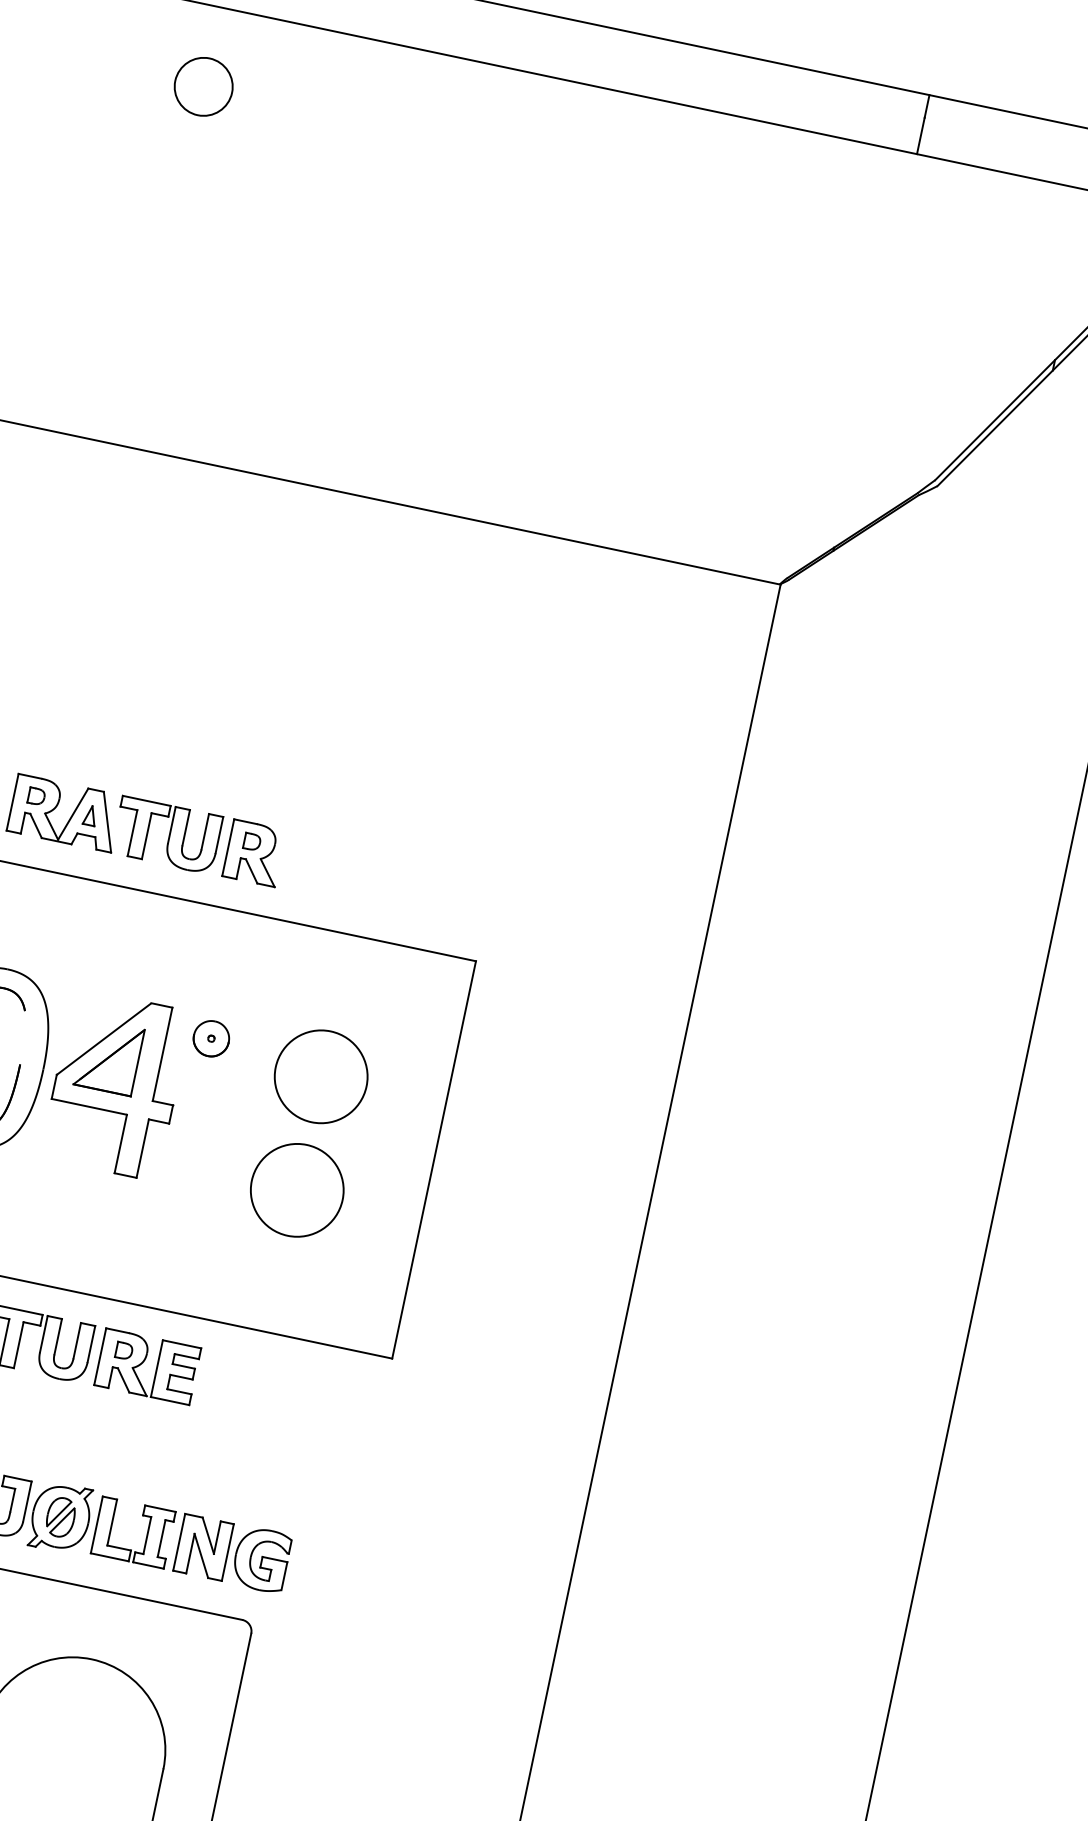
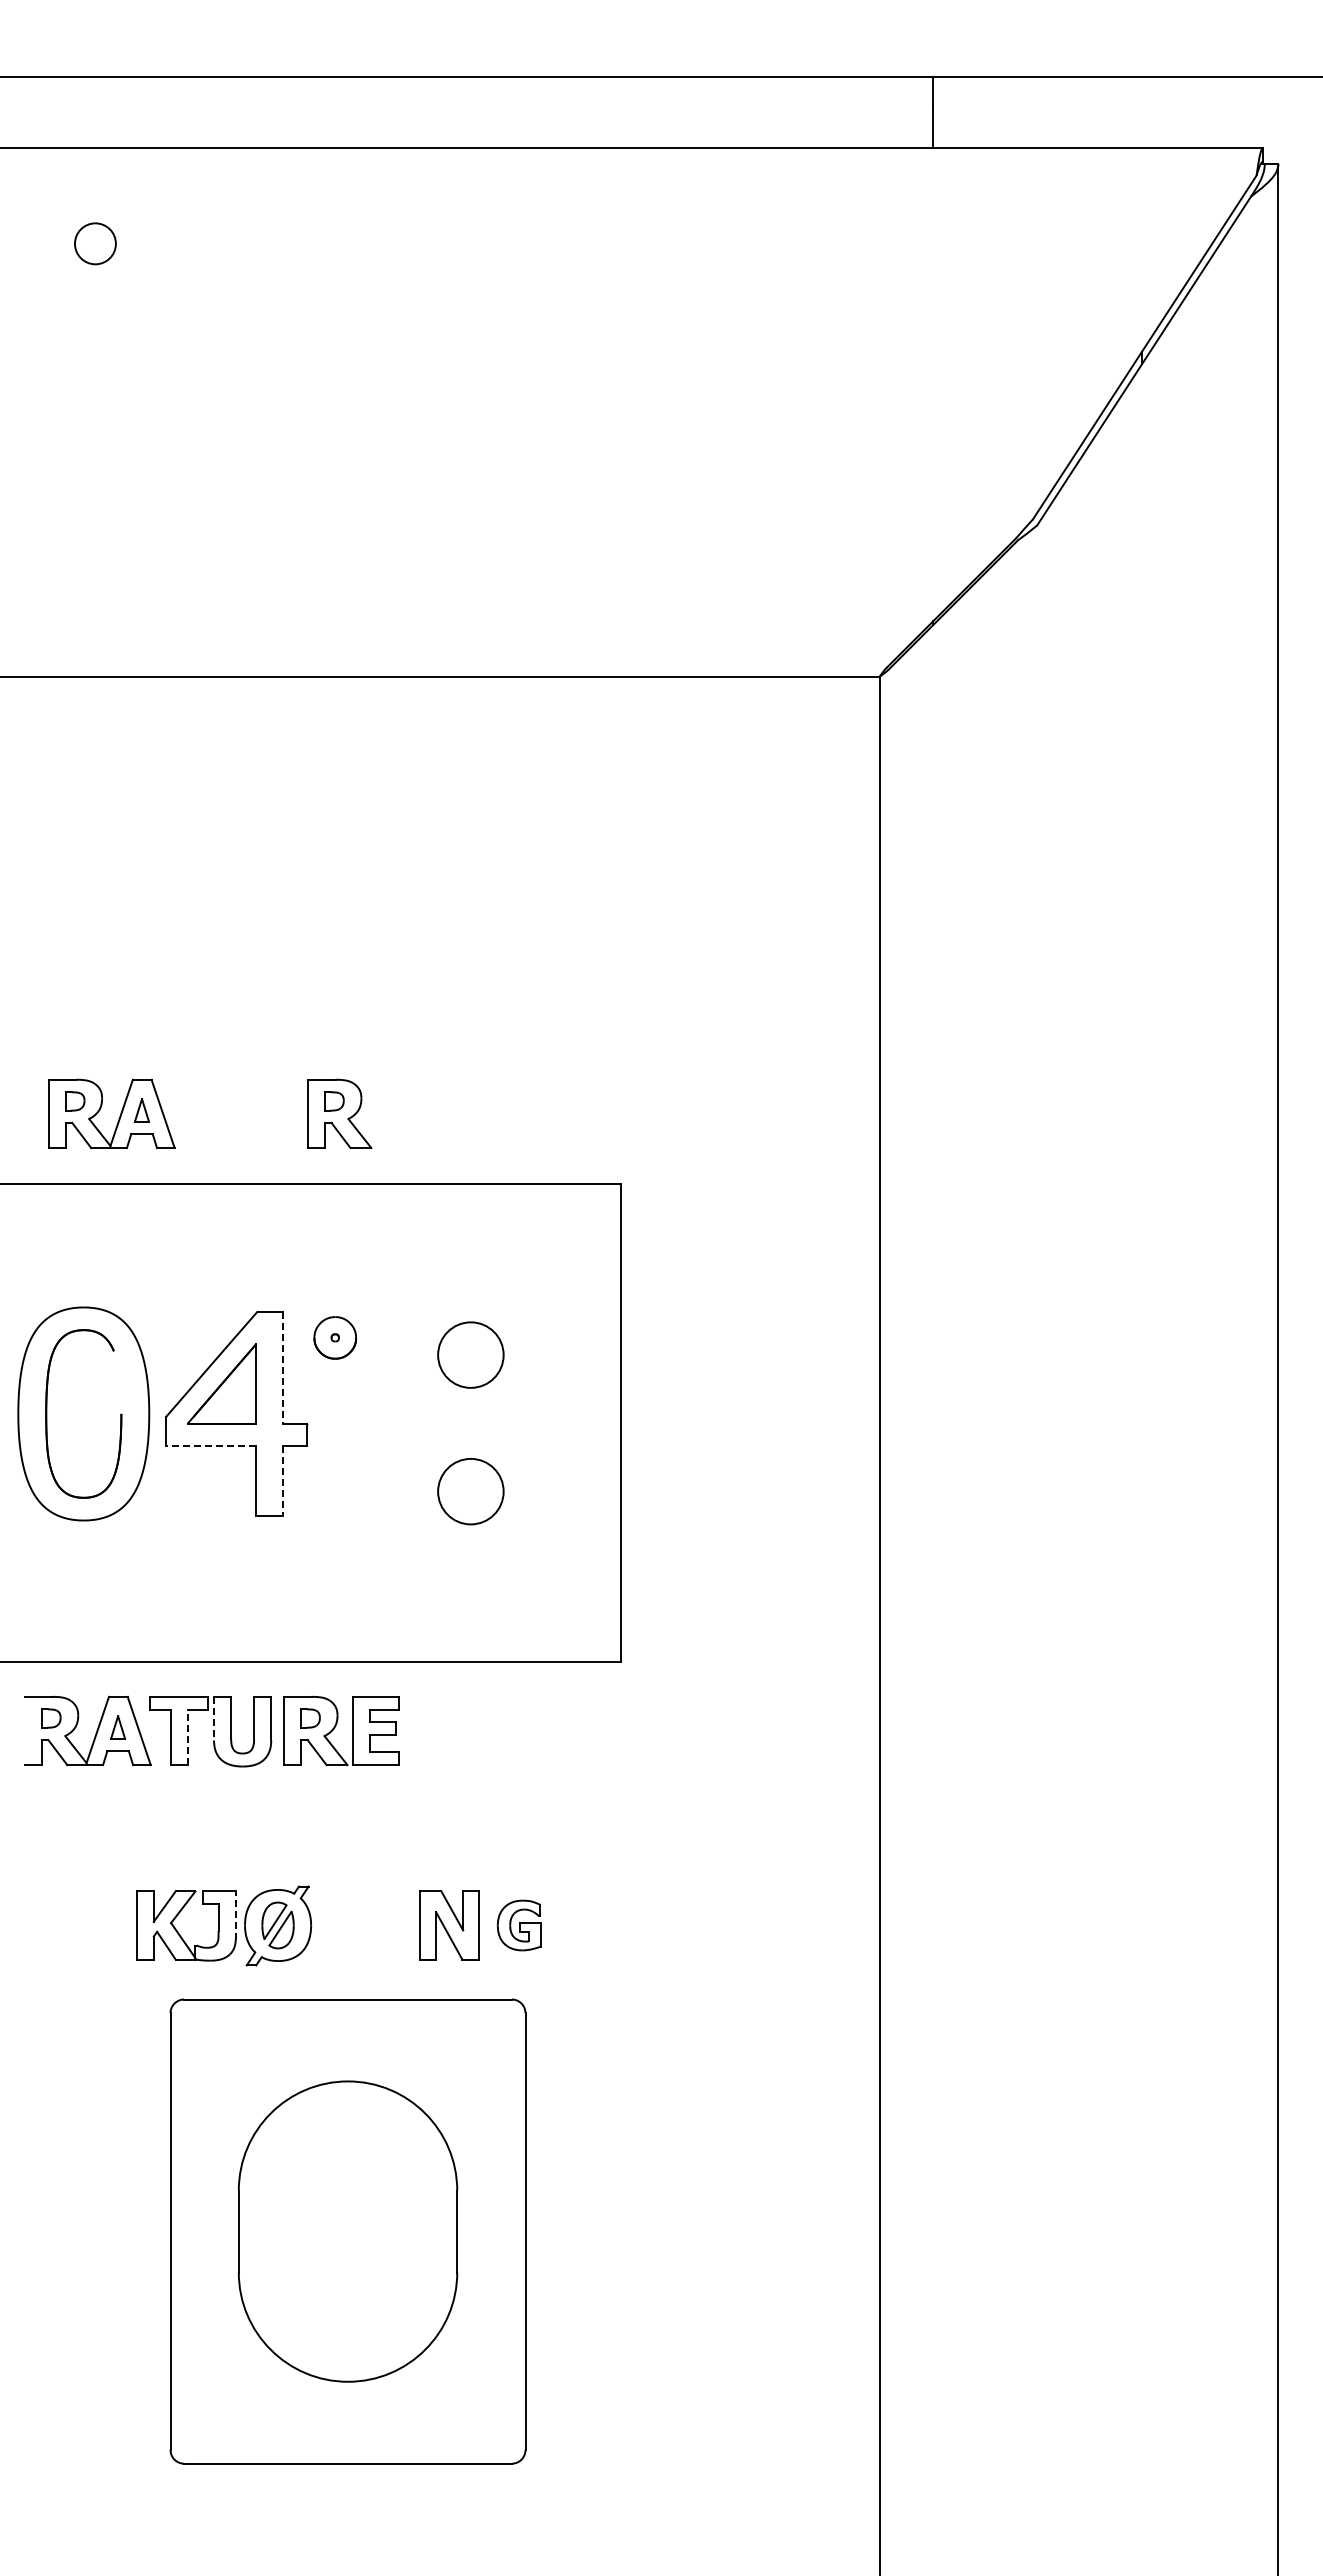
circle: (203, 86) -> (95, 243), size x0.6
part: (166, 835) -> (234, 1114), removed
line: (162, 1054) -> (282, 1368), solid -> dashed
circle: (320, 1076) -> (470, 1354), size x0.6
line: (88, 1106) -> (210, 1445), solid -> dashed
line: (142, 1148) -> (282, 1481), solid -> dashed
circle: (296, 1190) -> (470, 1491), size x0.6
line: (44, 1334) -> (214, 1718), solid -> dashed
line: (18, 1345) -> (187, 1737), solid -> dashed
line: (27, 1500) -> (235, 1914), solid -> dashed
part: (146, 1535) -> (381, 1925), removed
part: (260, 1559) -> (518, 1925), size x0.7

